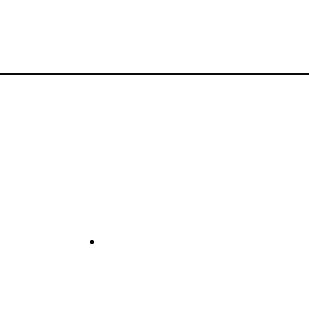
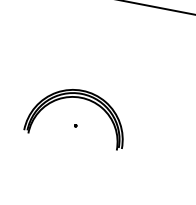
part: (91, 206) -> (80, 98), added

